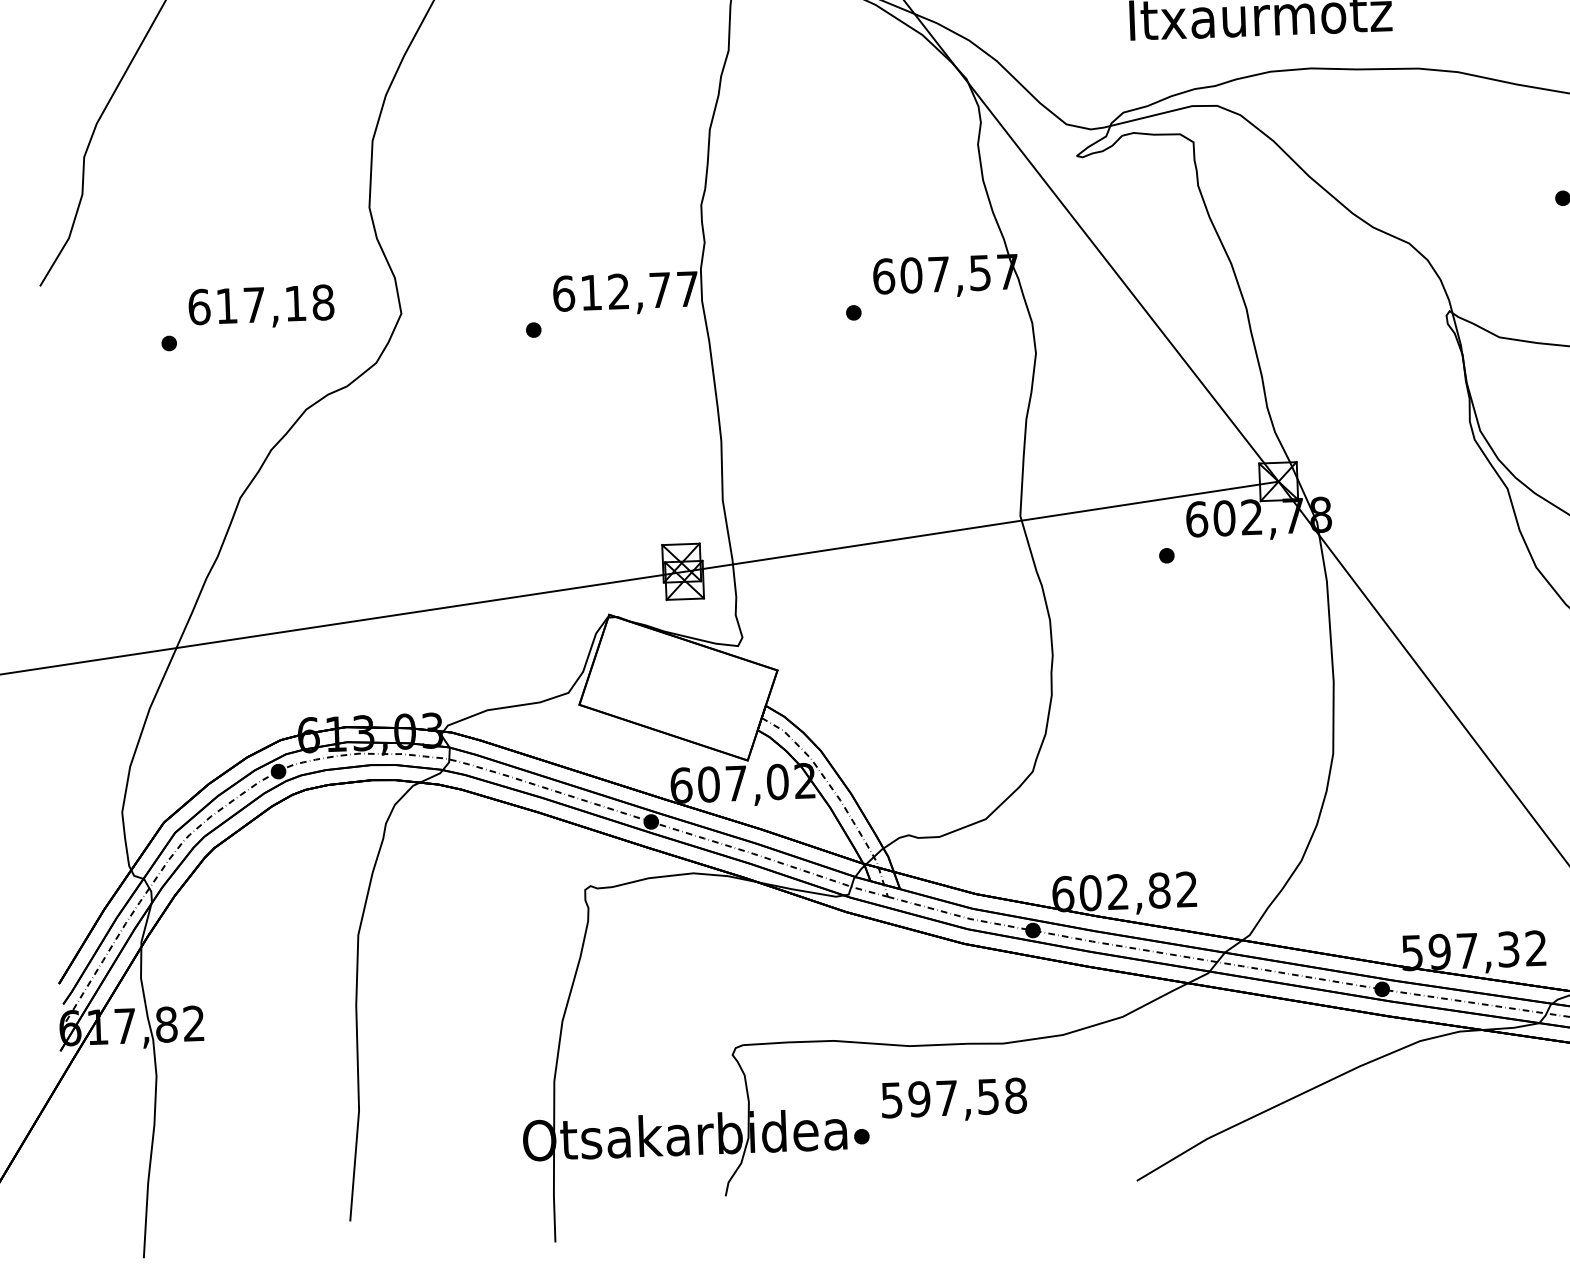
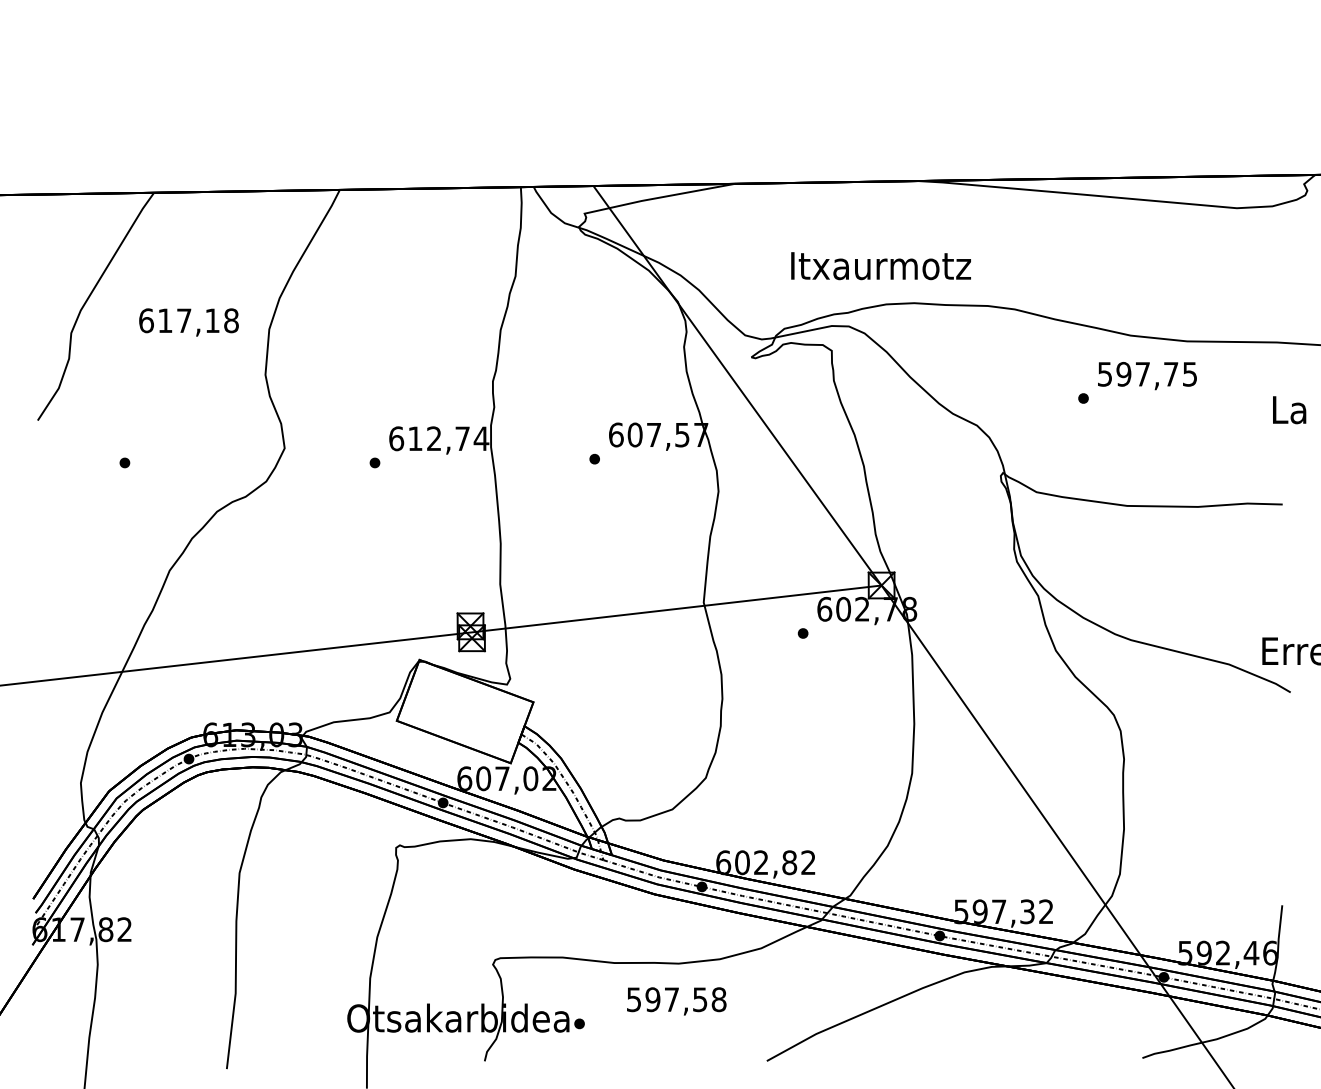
text: (687, 288) -> (481, 438), 612,77 -> 612,74
text: (260, 307) -> (188, 322), moved
text: (953, 1100) -> (676, 1001), moved

